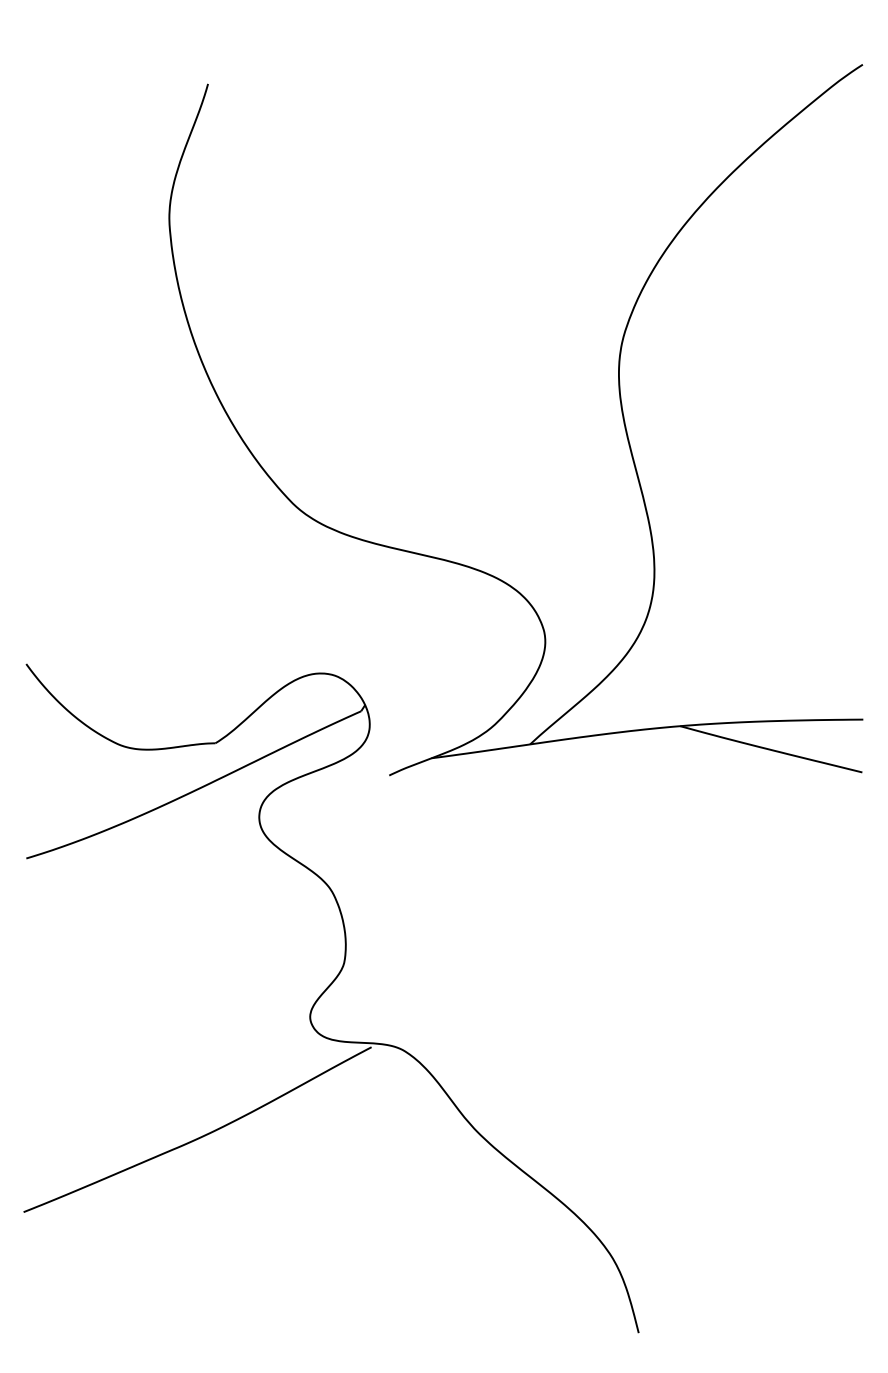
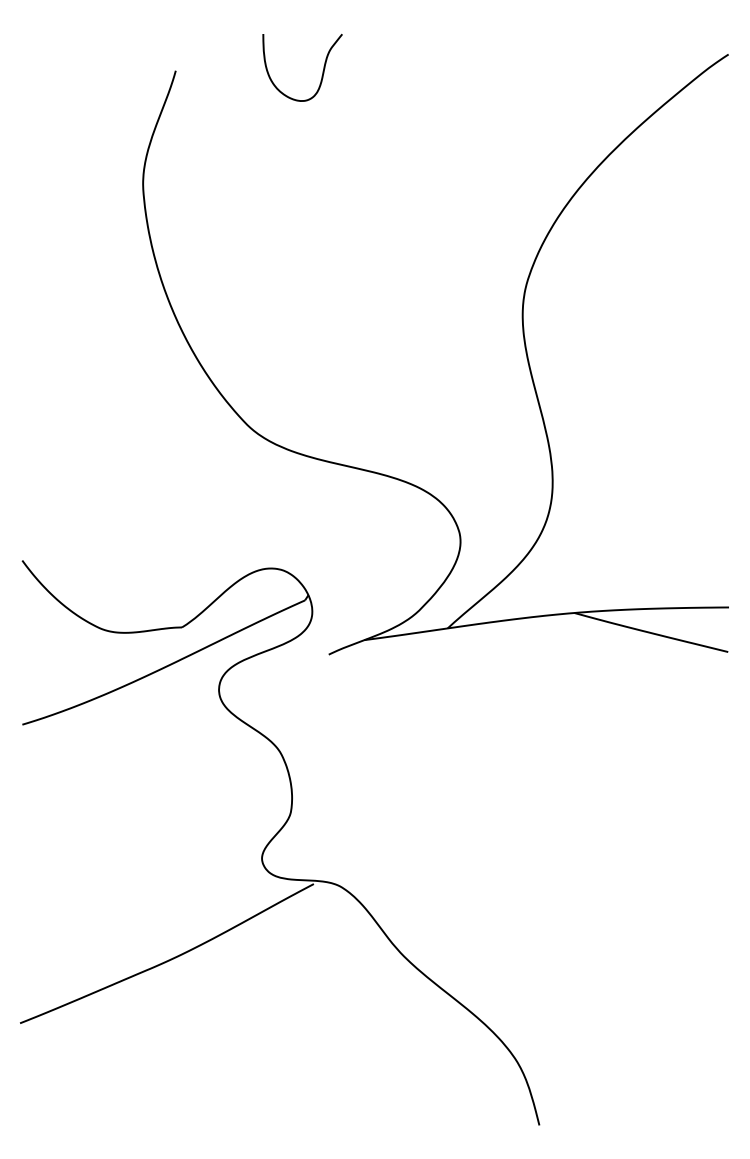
curve: (381, 87) -> (322, 73), added

